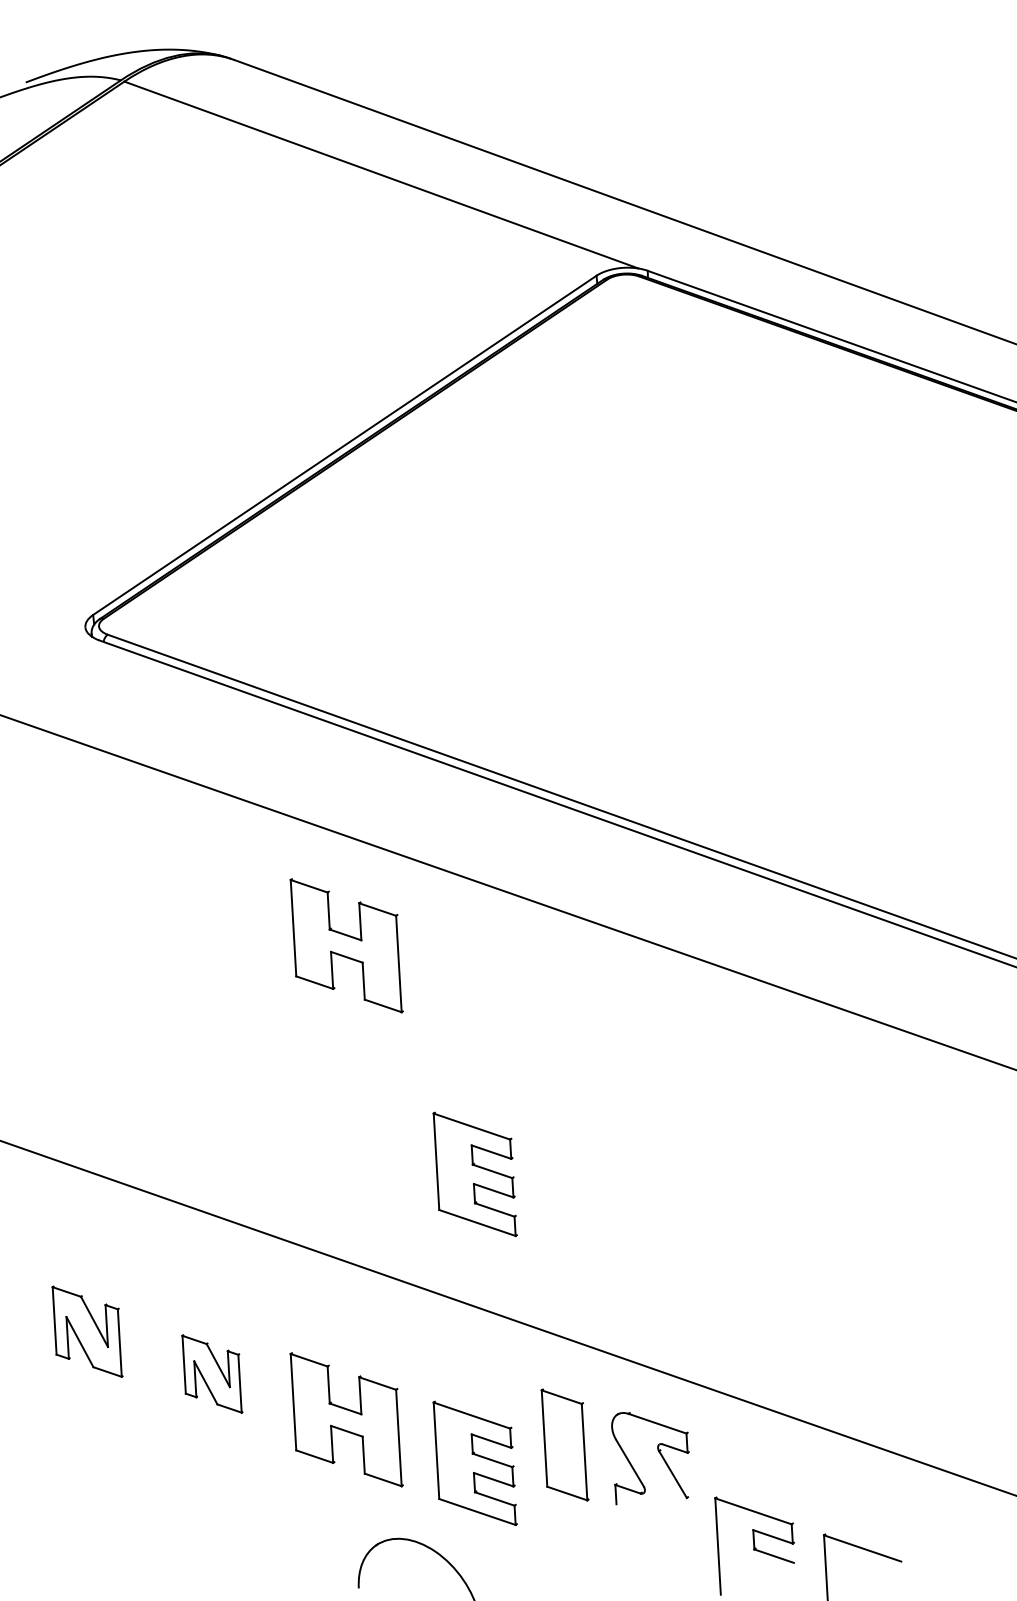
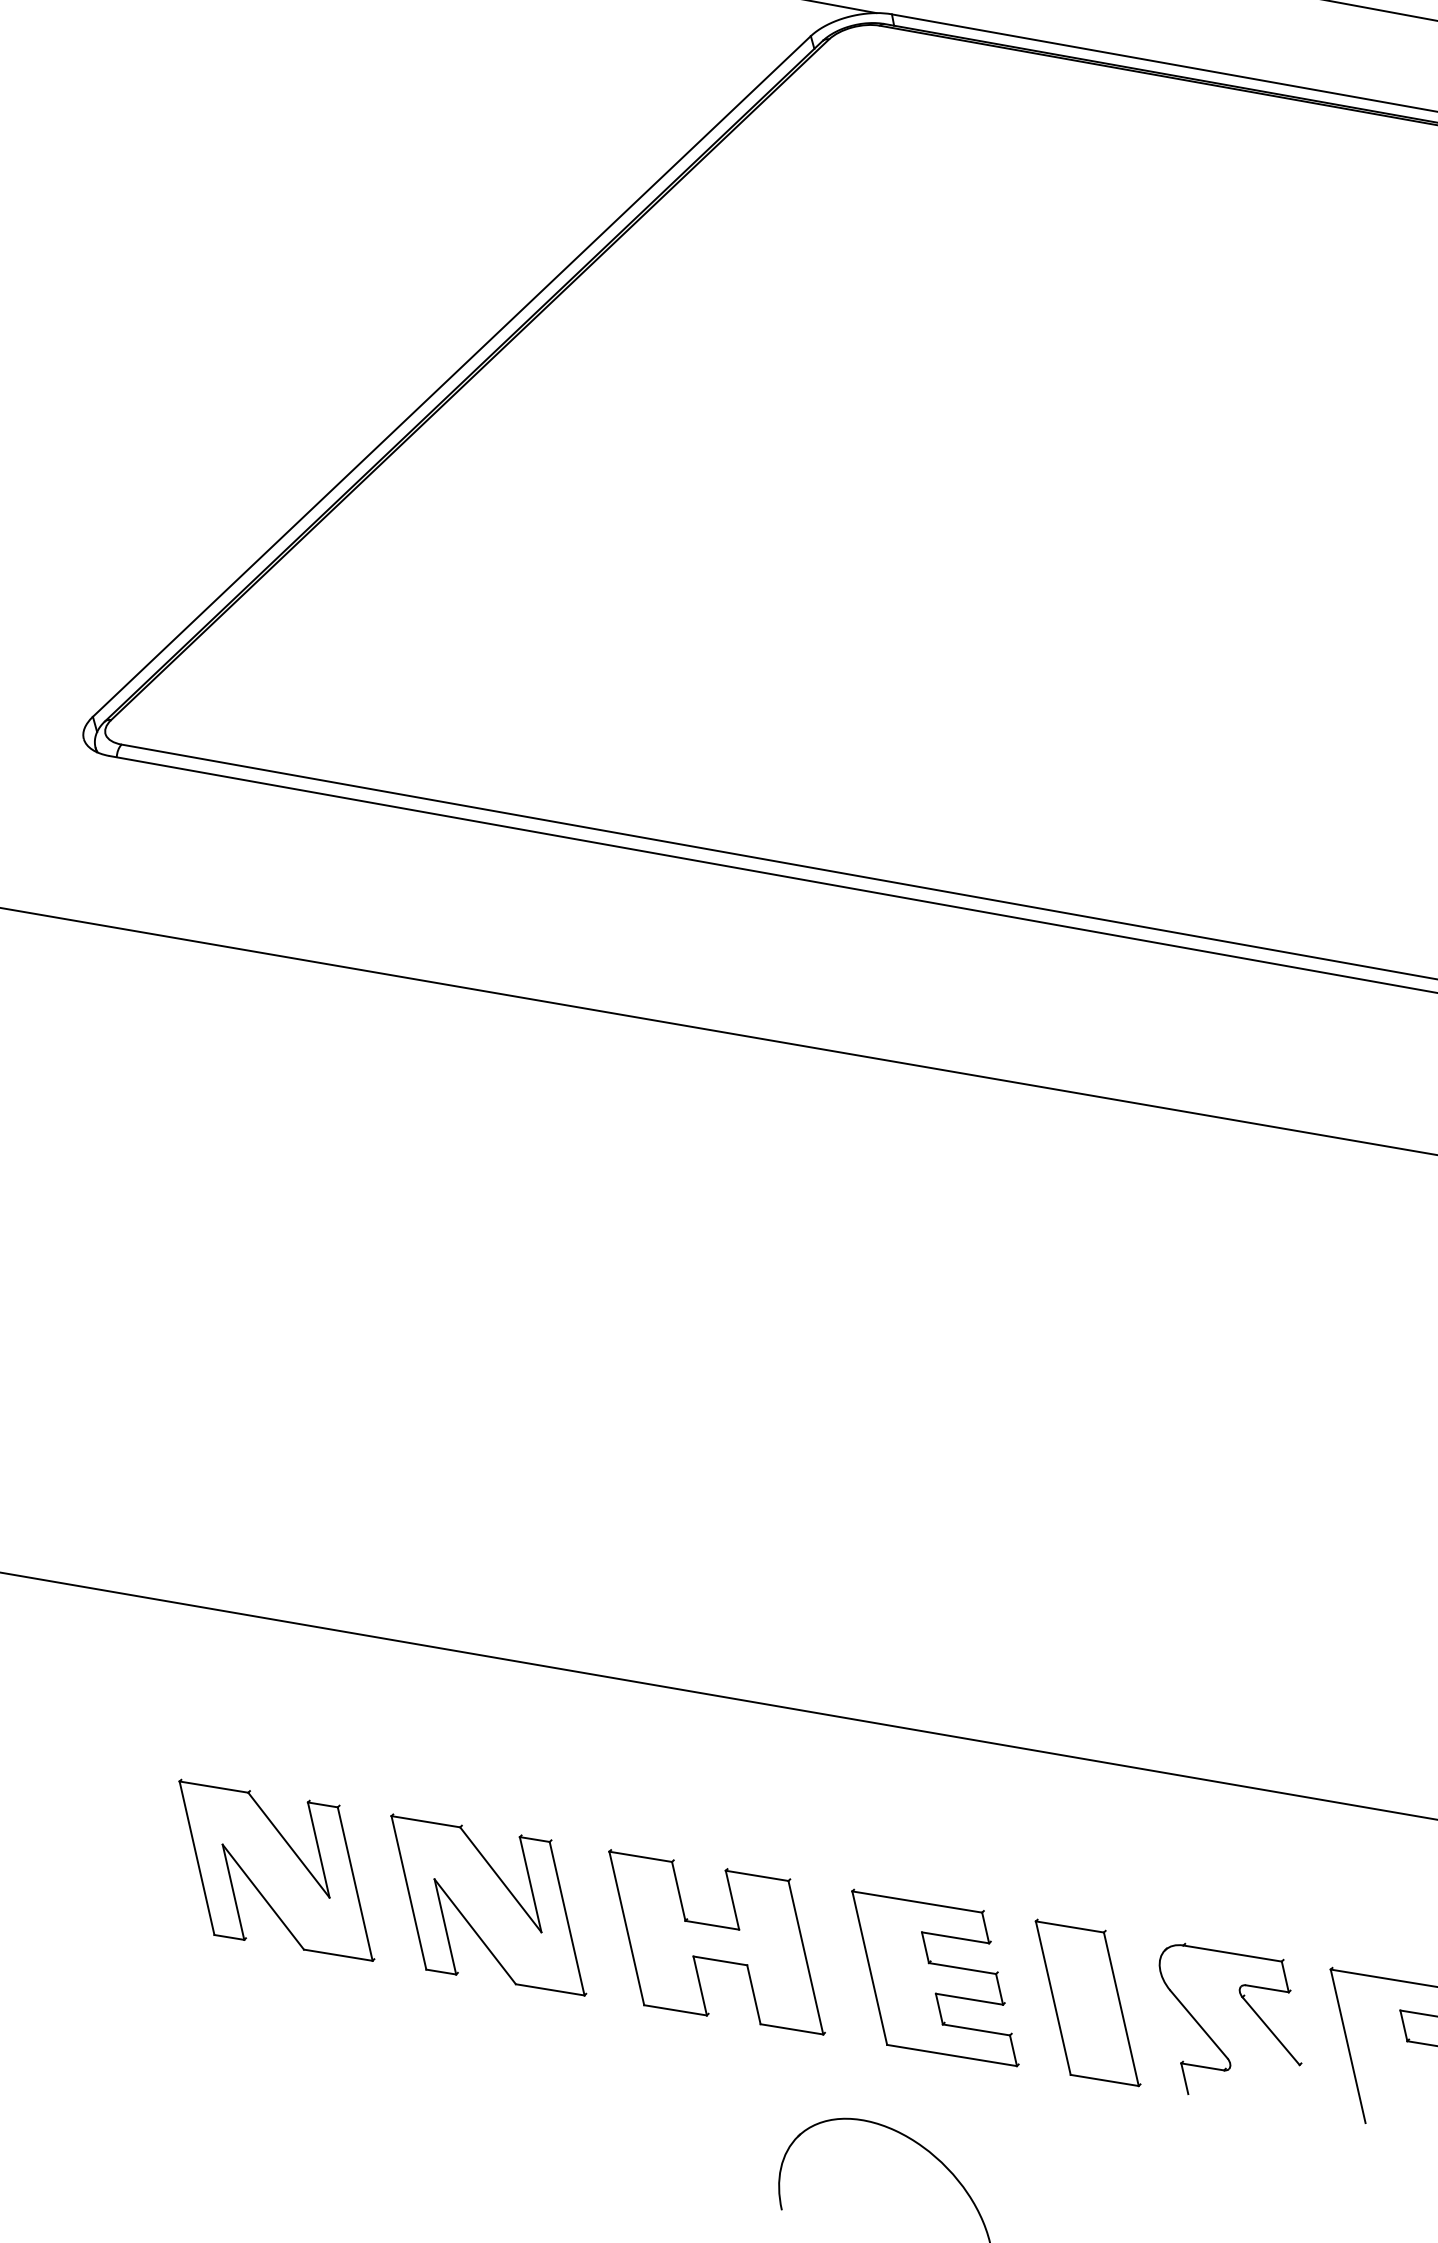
part: (346, 945) -> (589, 1180), removed
part: (474, 1174) -> (856, 1513), removed
part: (87, 1331) -> (276, 1870), size x1.43
part: (212, 1373) -> (488, 1904), size x1.67
part: (564, 1444) -> (1087, 2002), moved
part: (658, 1452) -> (1241, 1999), moved

